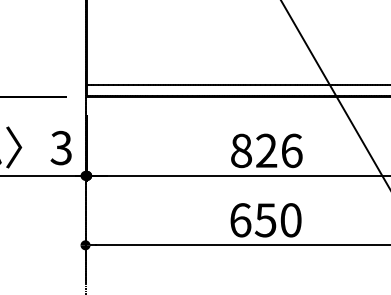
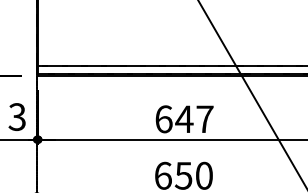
text: (266, 150) -> (184, 119), 826 -> 647

